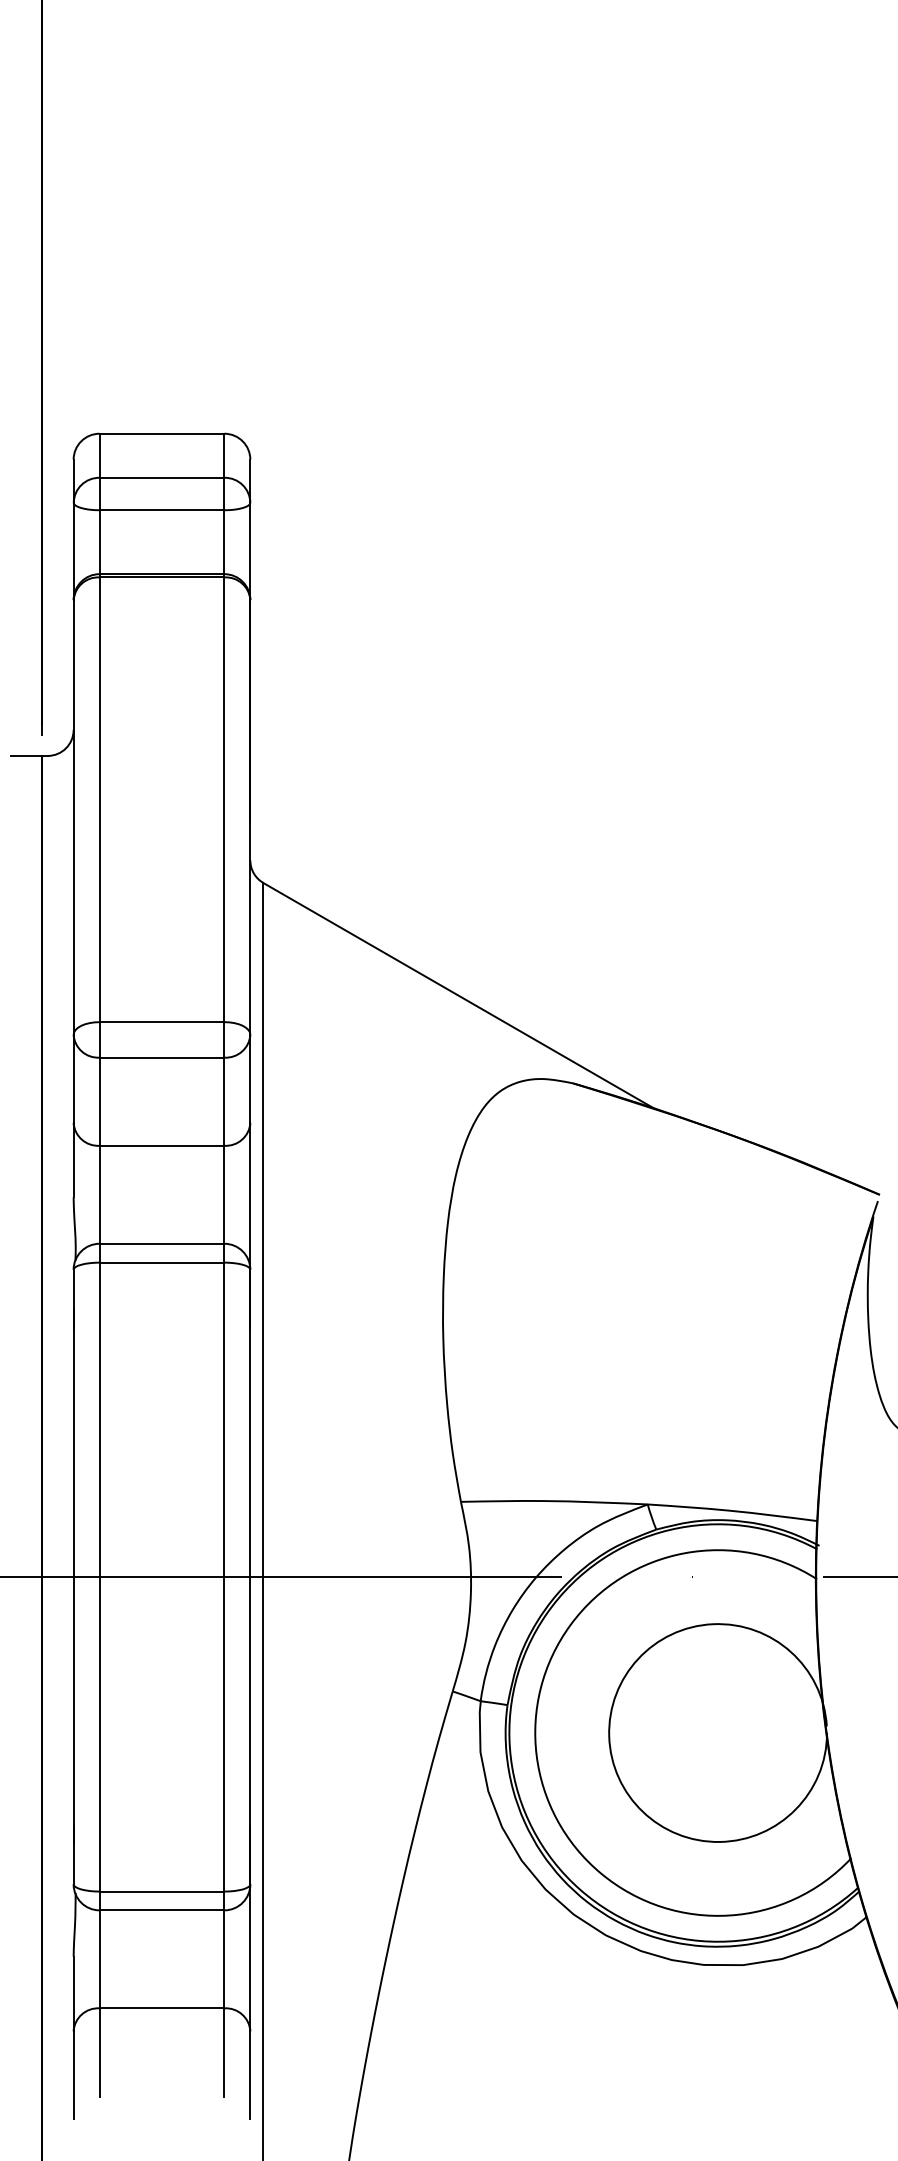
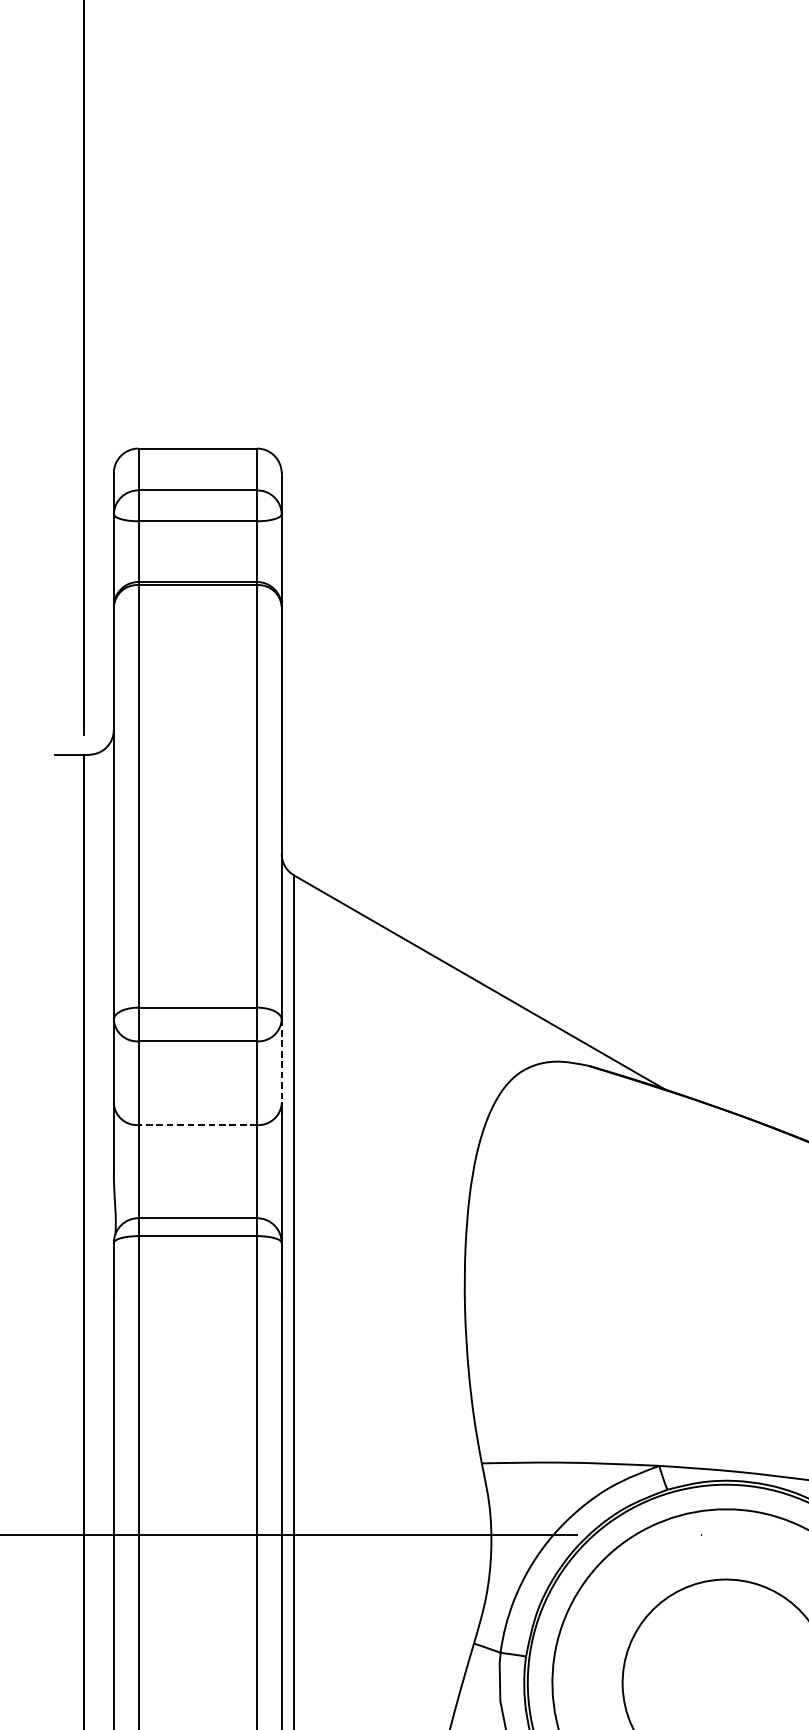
line: (250, 1079) -> (281, 1062), solid -> dashed
line: (161, 1145) -> (197, 1124), solid -> dashed

